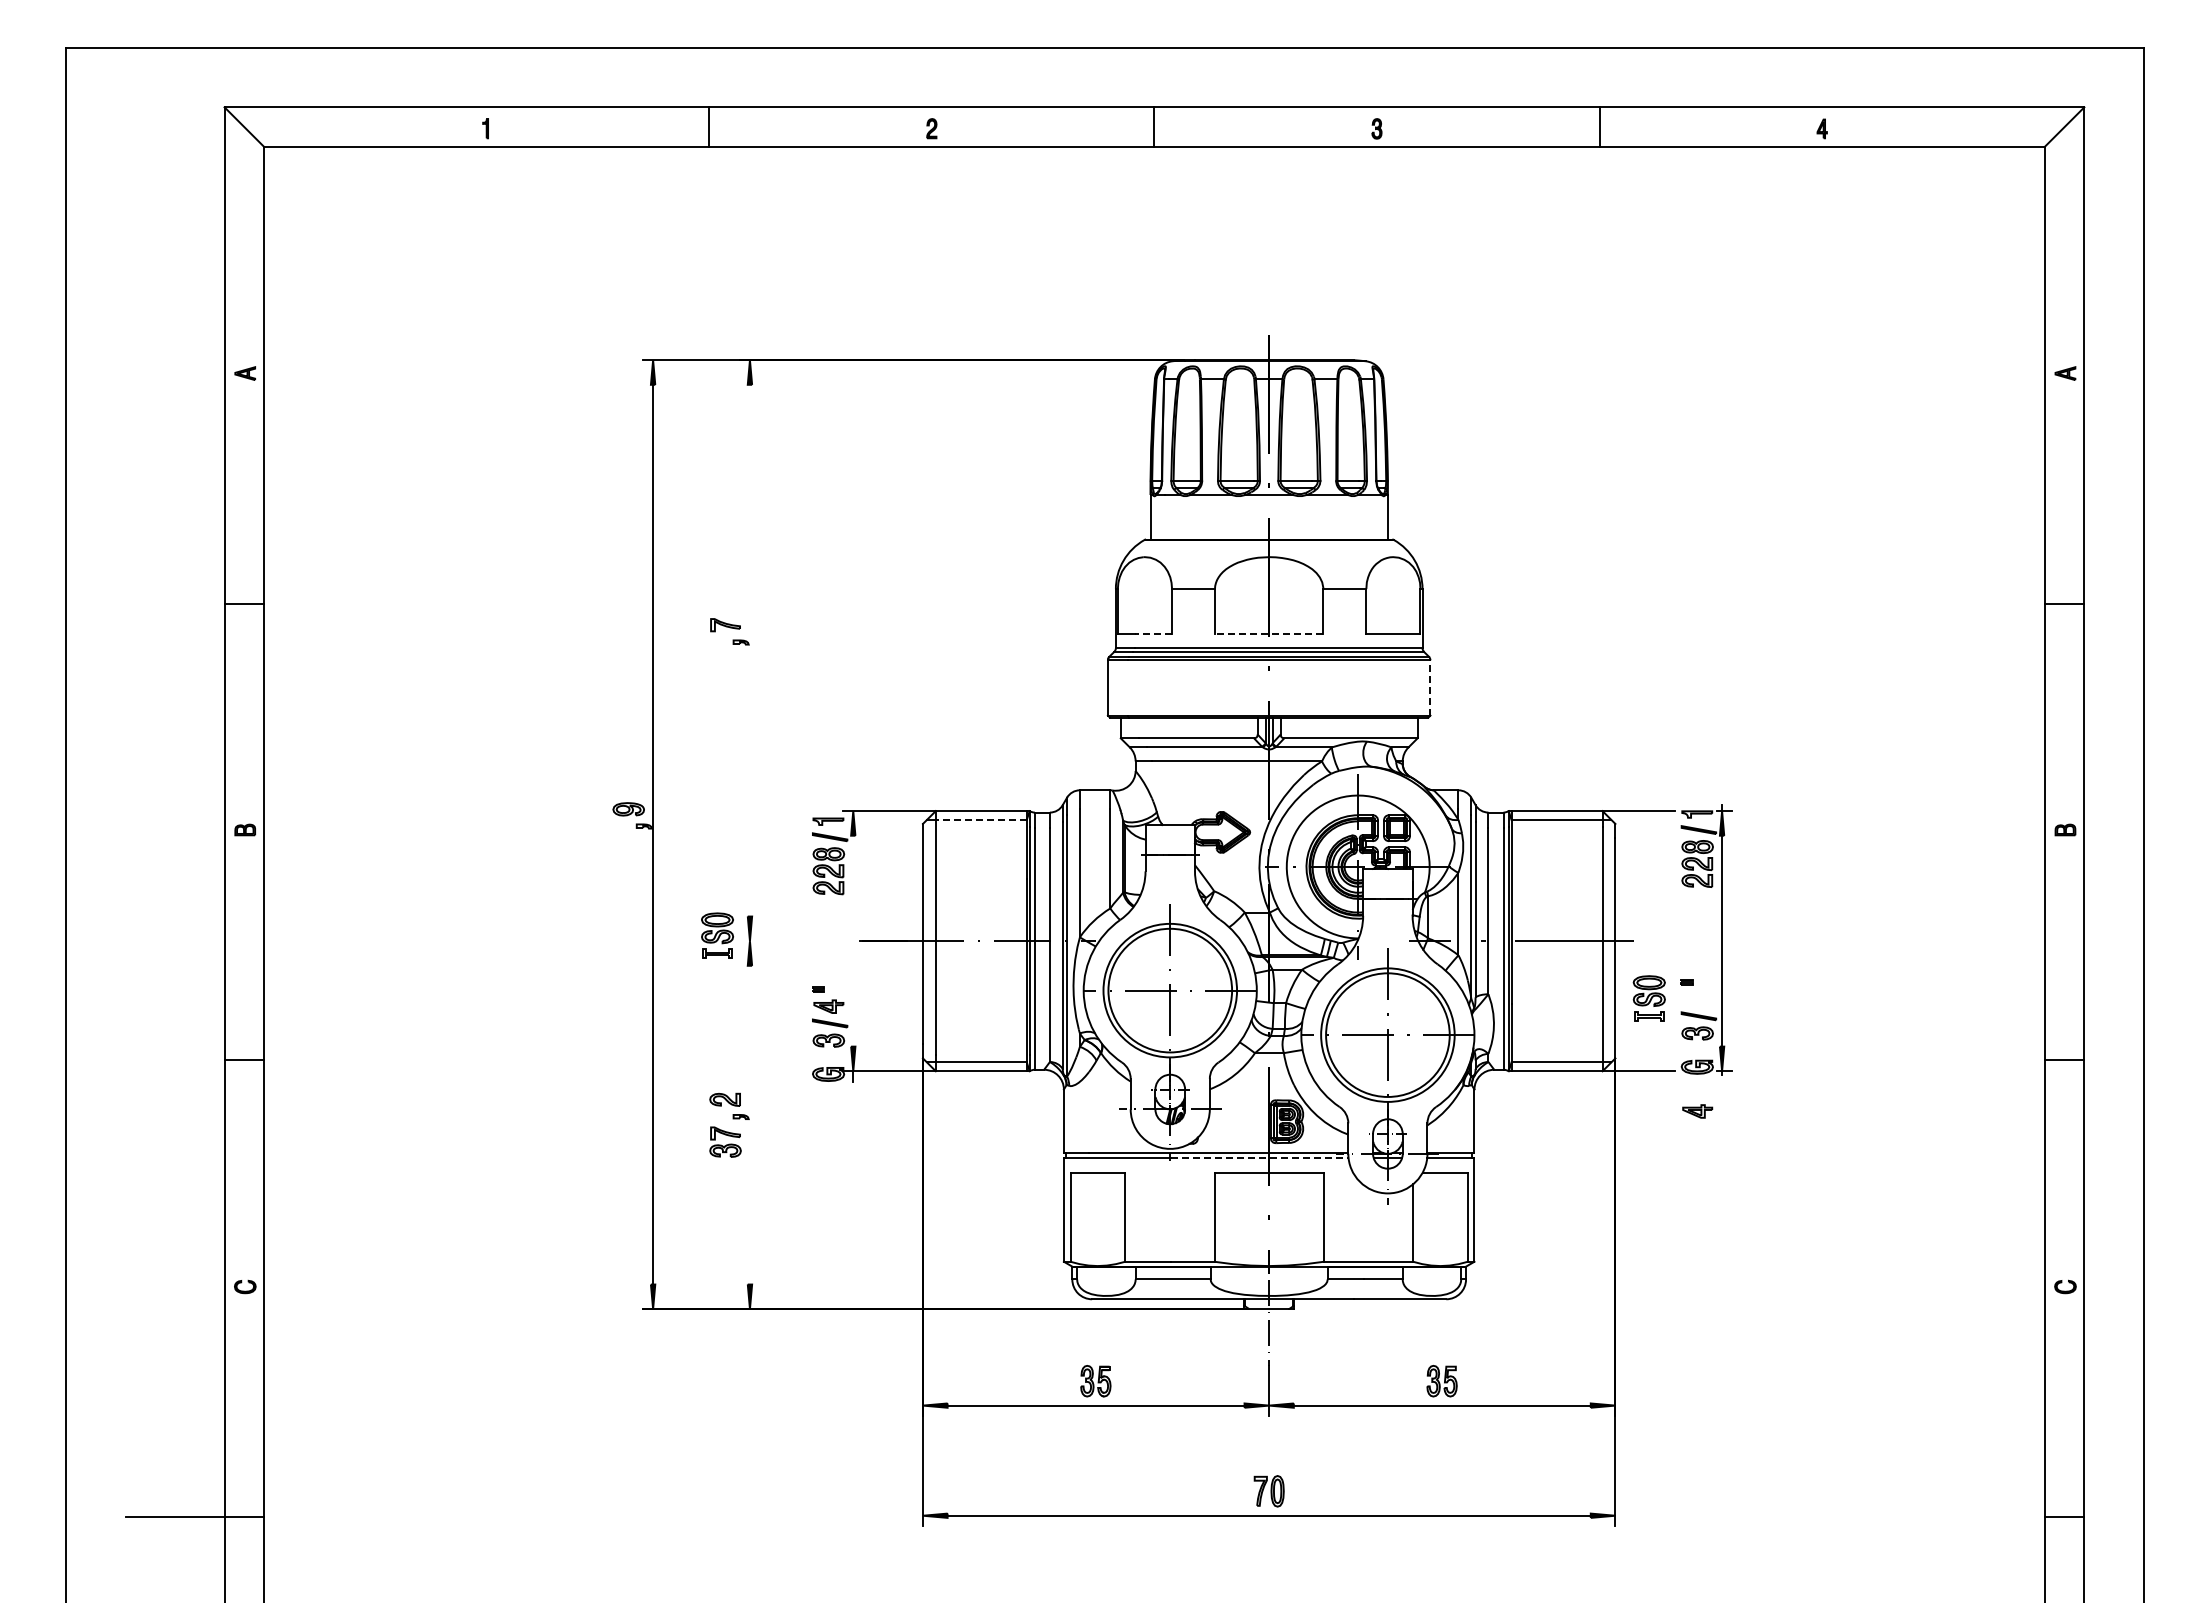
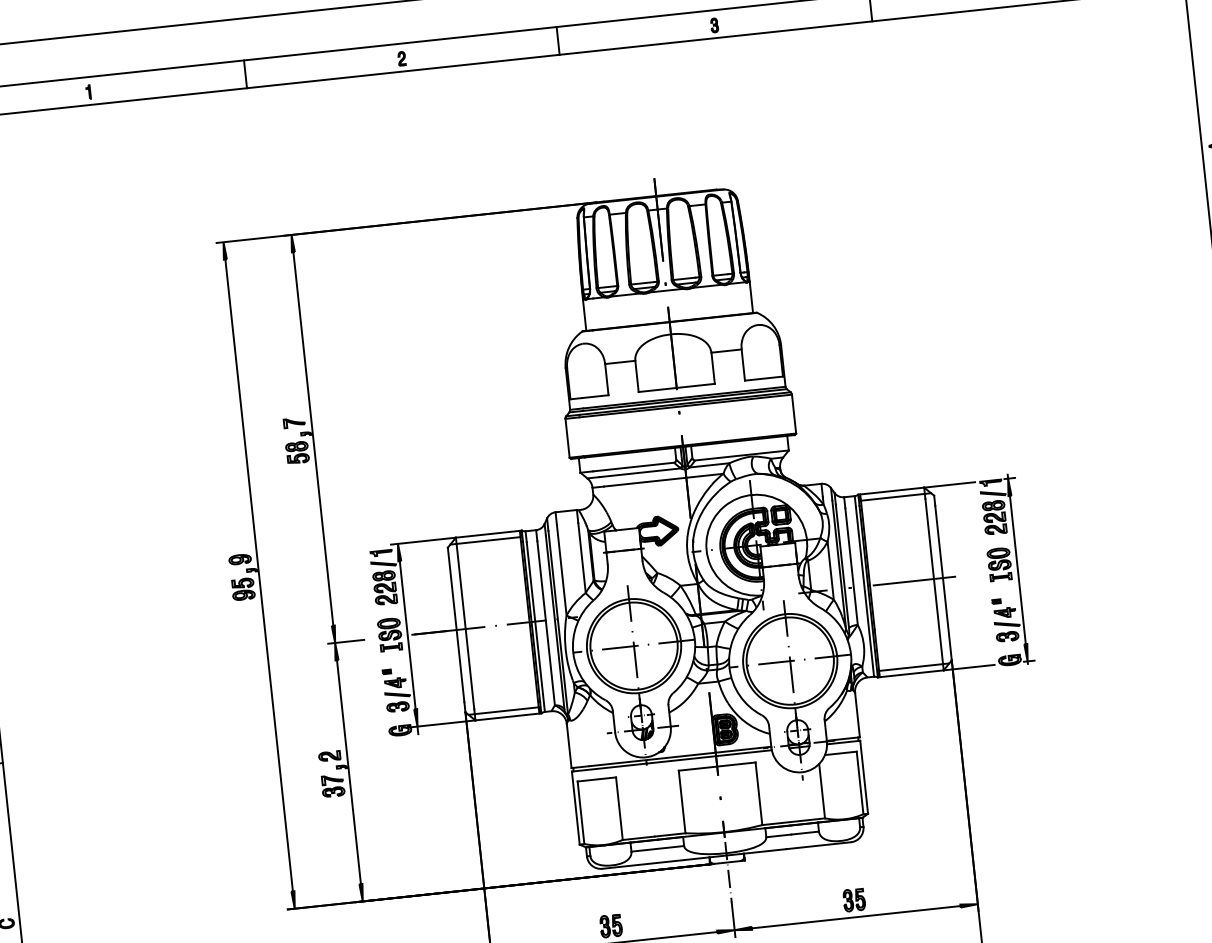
line: (1153, 633) -> (595, 396), dashed -> solid
line: (1268, 633) -> (676, 388), dashed -> solid
line: (749, 650) -> (313, 438), added
part: (725, 667) -> (297, 452), added
line: (1430, 687) -> (794, 413), dashed -> solid
line: (981, 819) -> (488, 540), dashed -> solid
part: (628, 851) -> (243, 589), added
part: (717, 935) -> (390, 634), moved
line: (853, 940) -> (407, 634), added
line: (765, 941) -> (346, 642), added
part: (1648, 998) -> (999, 564), moved
part: (1697, 1111) -> (1005, 612), moved
line: (749, 1124) -> (348, 771), added
line: (1259, 1157) -> (709, 756), dashed -> solid

